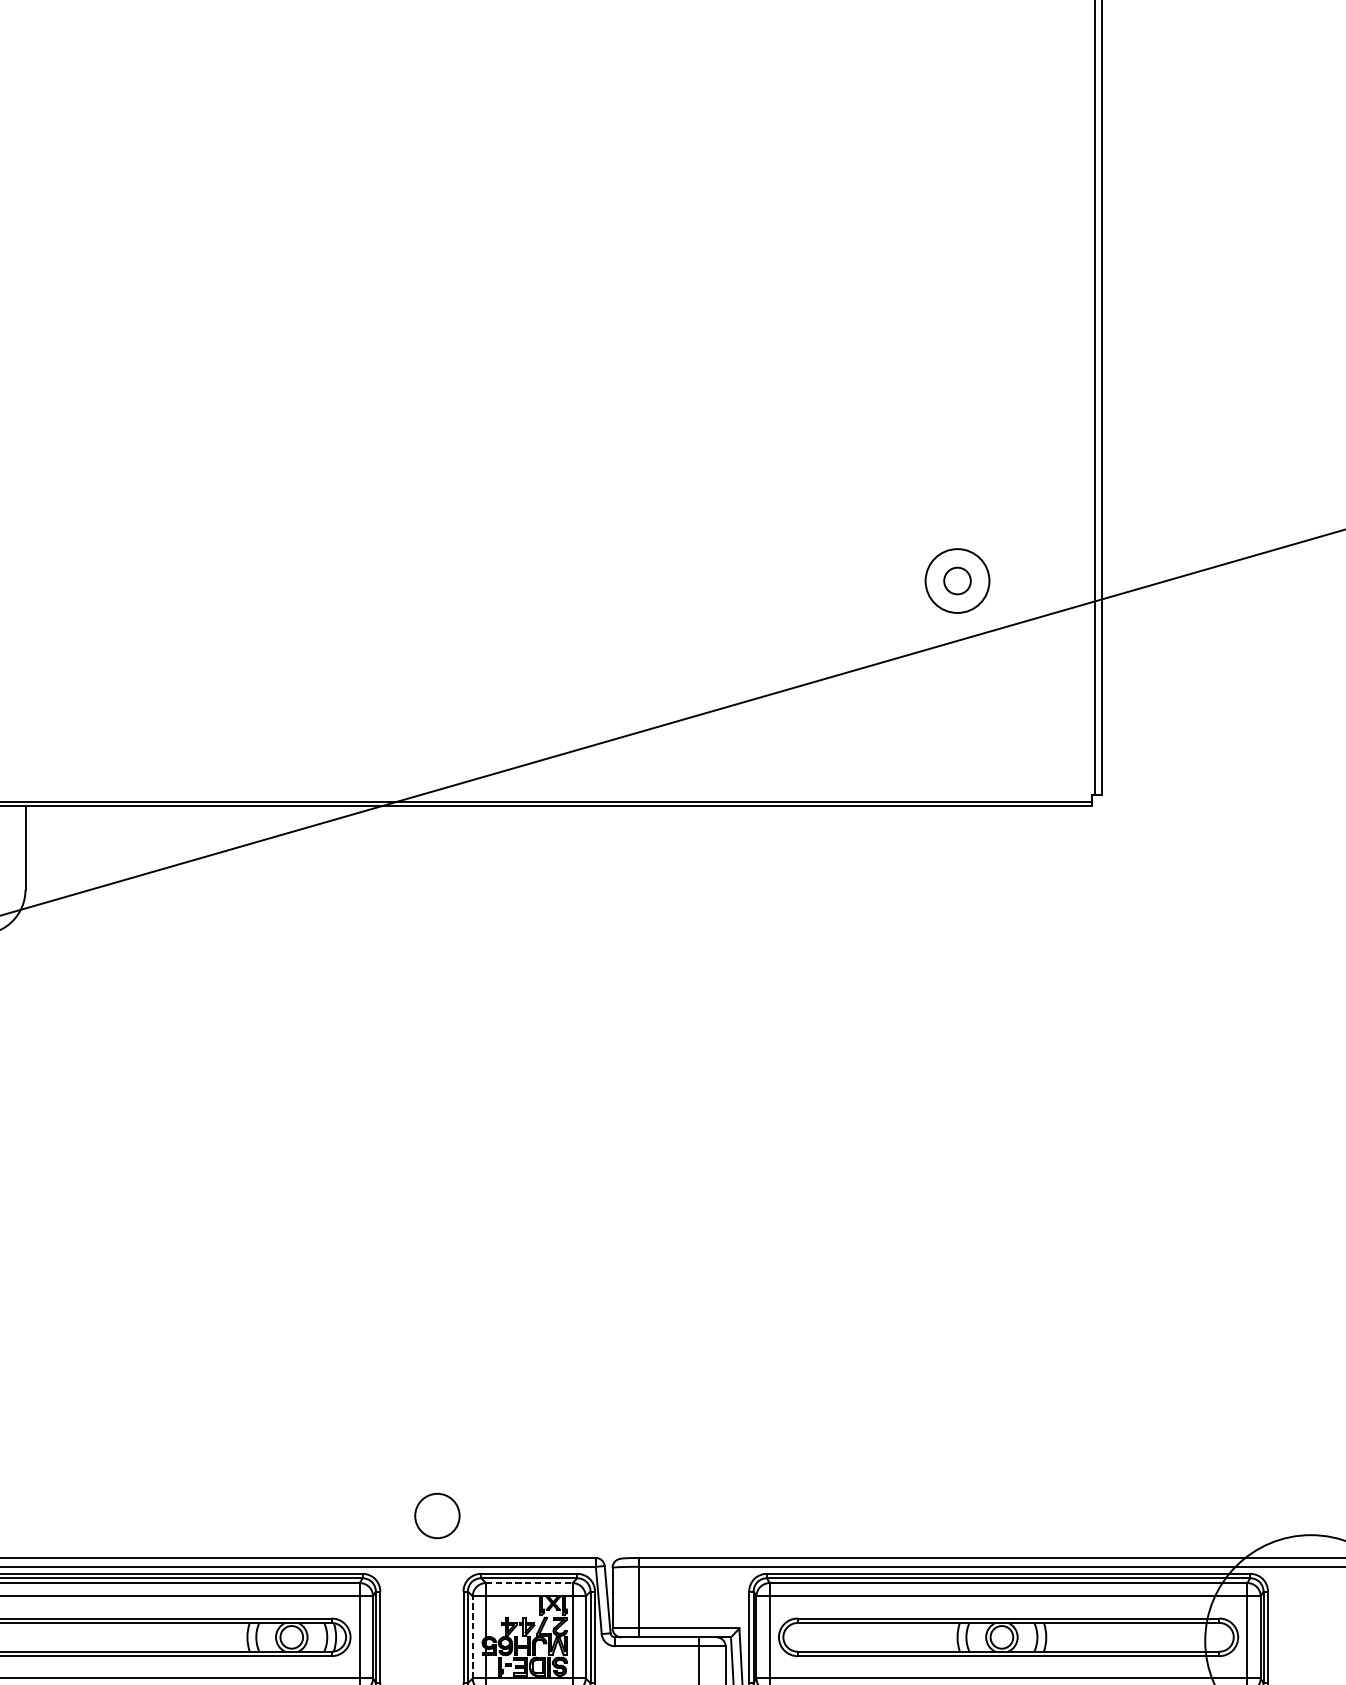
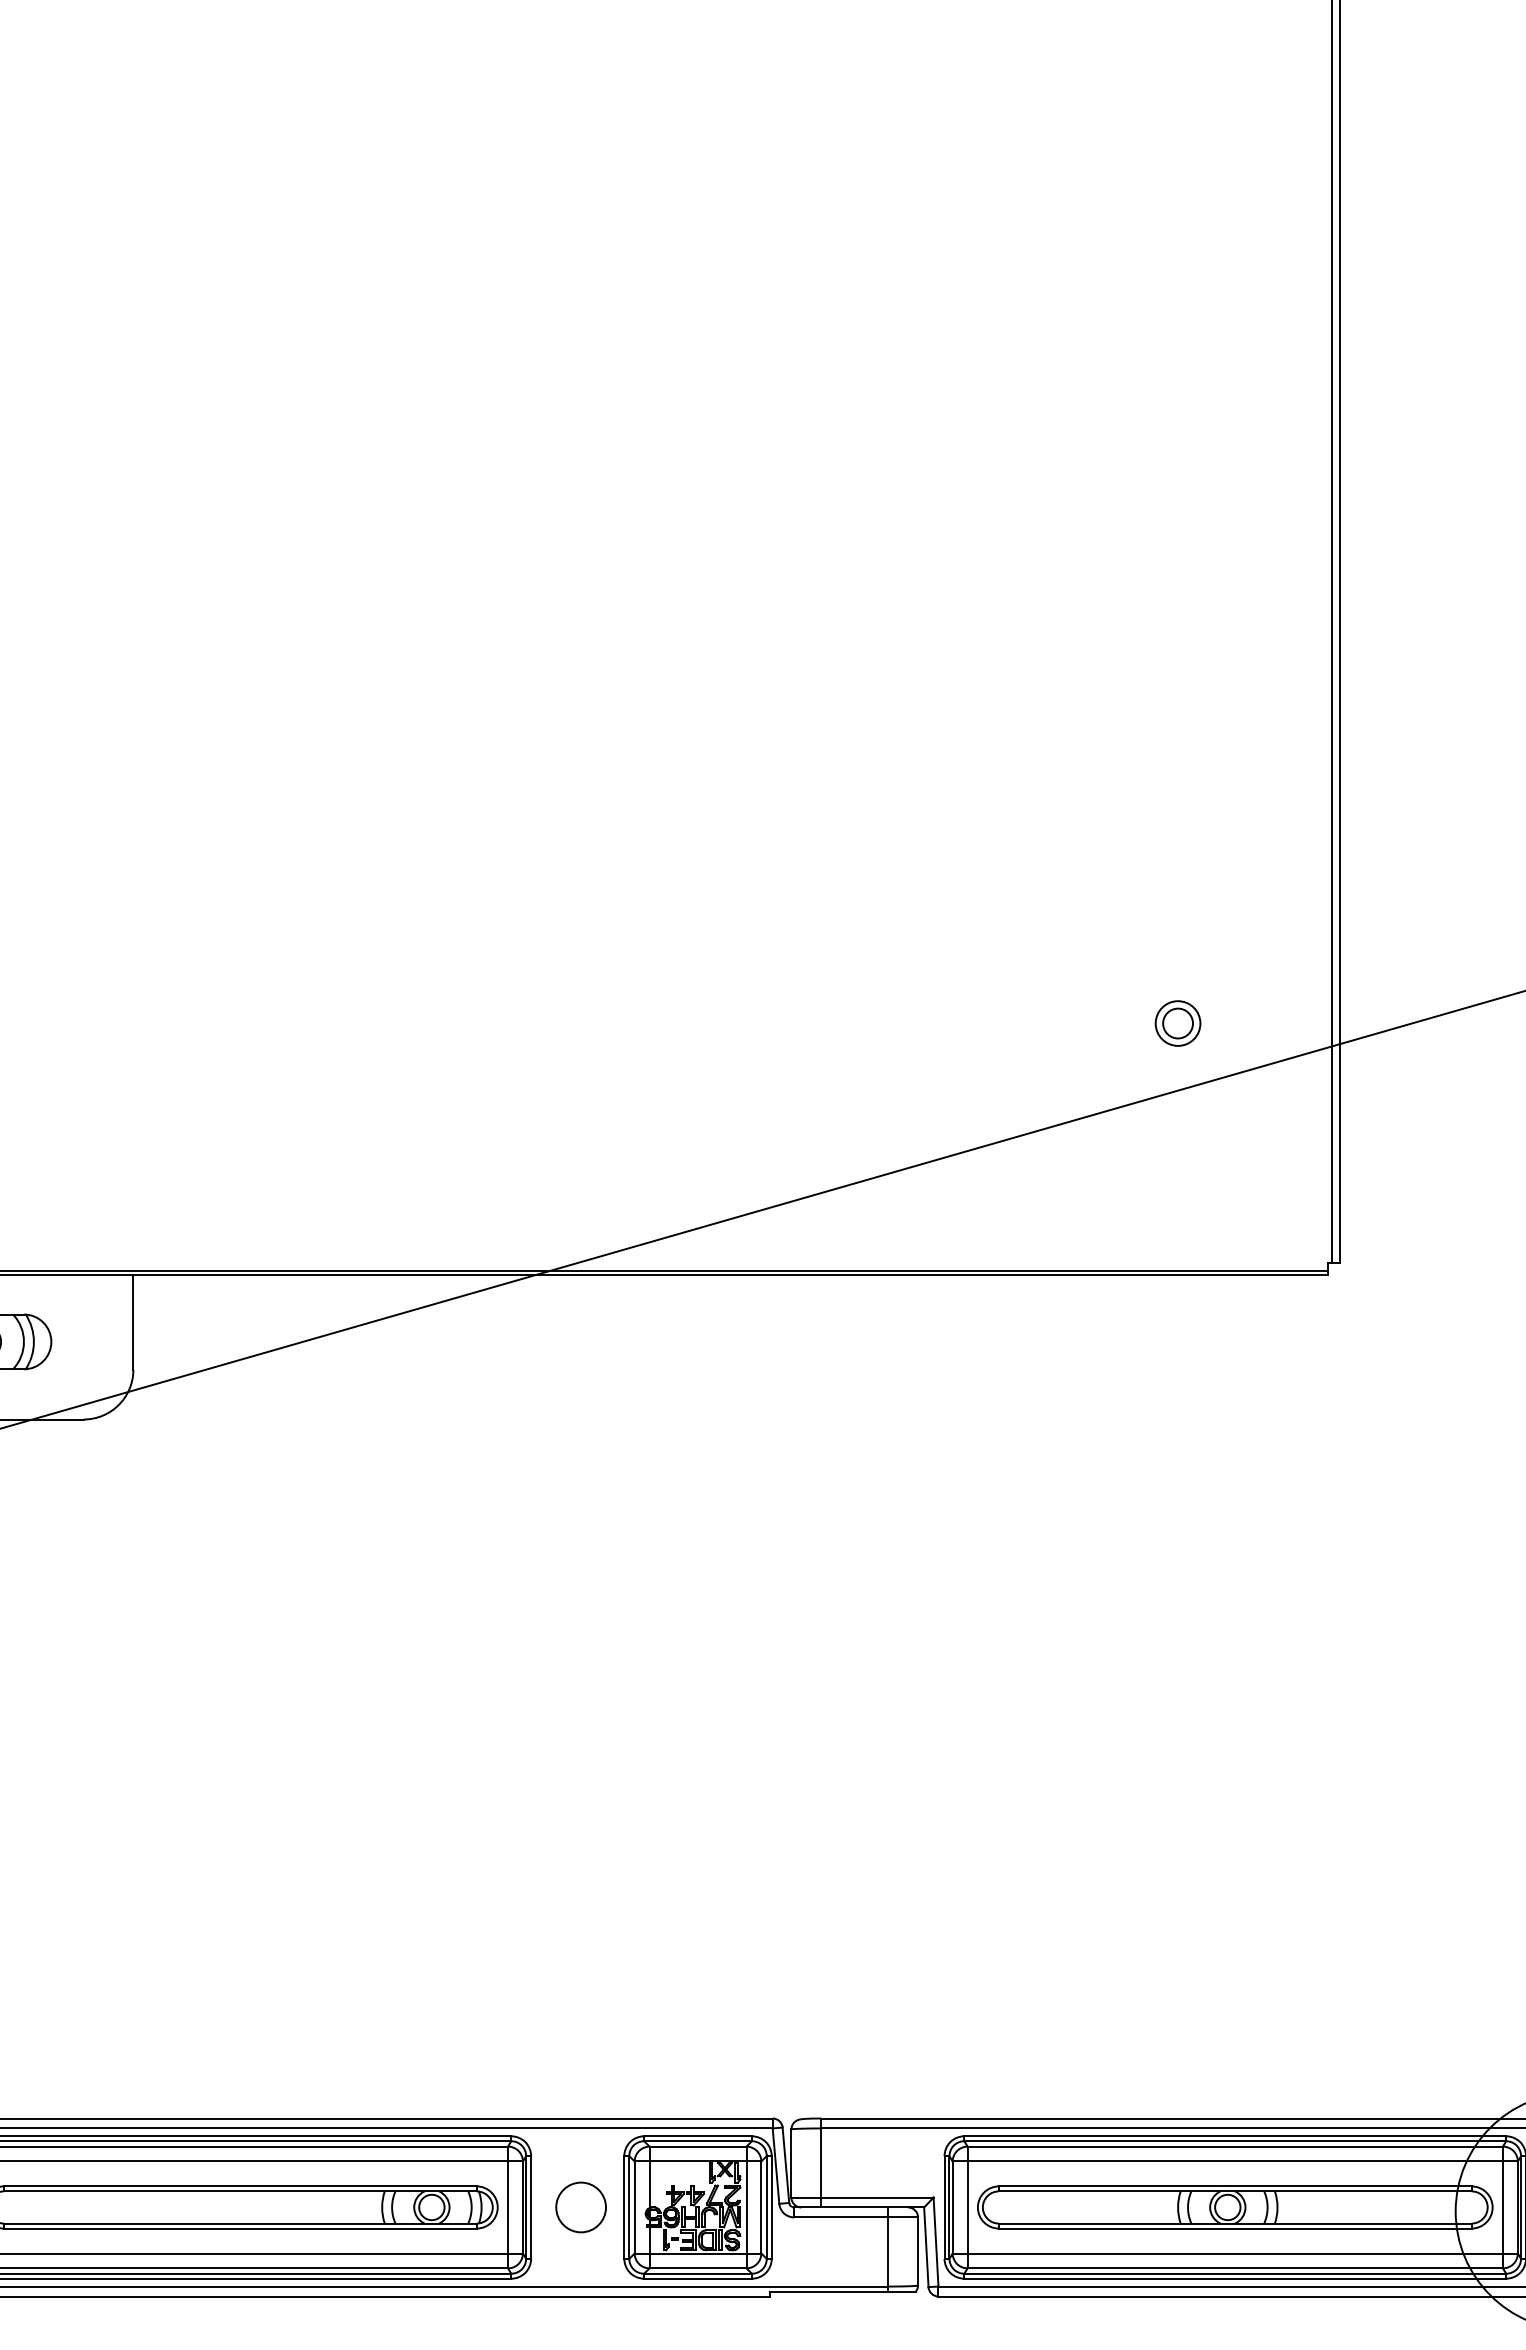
circle: (957, 581) -> (1177, 1023), size x0.62
circle: (436, 1516) -> (580, 2207), moved
line: (529, 1582) -> (698, 2146), dashed -> solid
line: (472, 1637) -> (634, 2207), dashed -> solid

